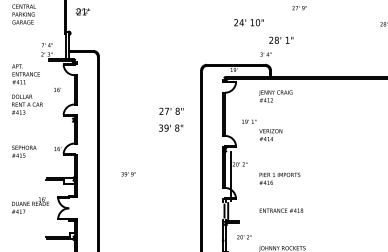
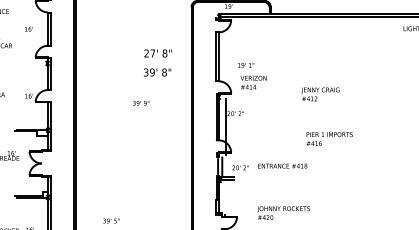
text: (275, 96) -> (320, 94), moved
text: (270, 135) -> (253, 83), moved
text: (128, 174) -> (141, 103), moved
text: (279, 178) -> (329, 138), moved
text: (244, 237) -> (240, 168), moved

